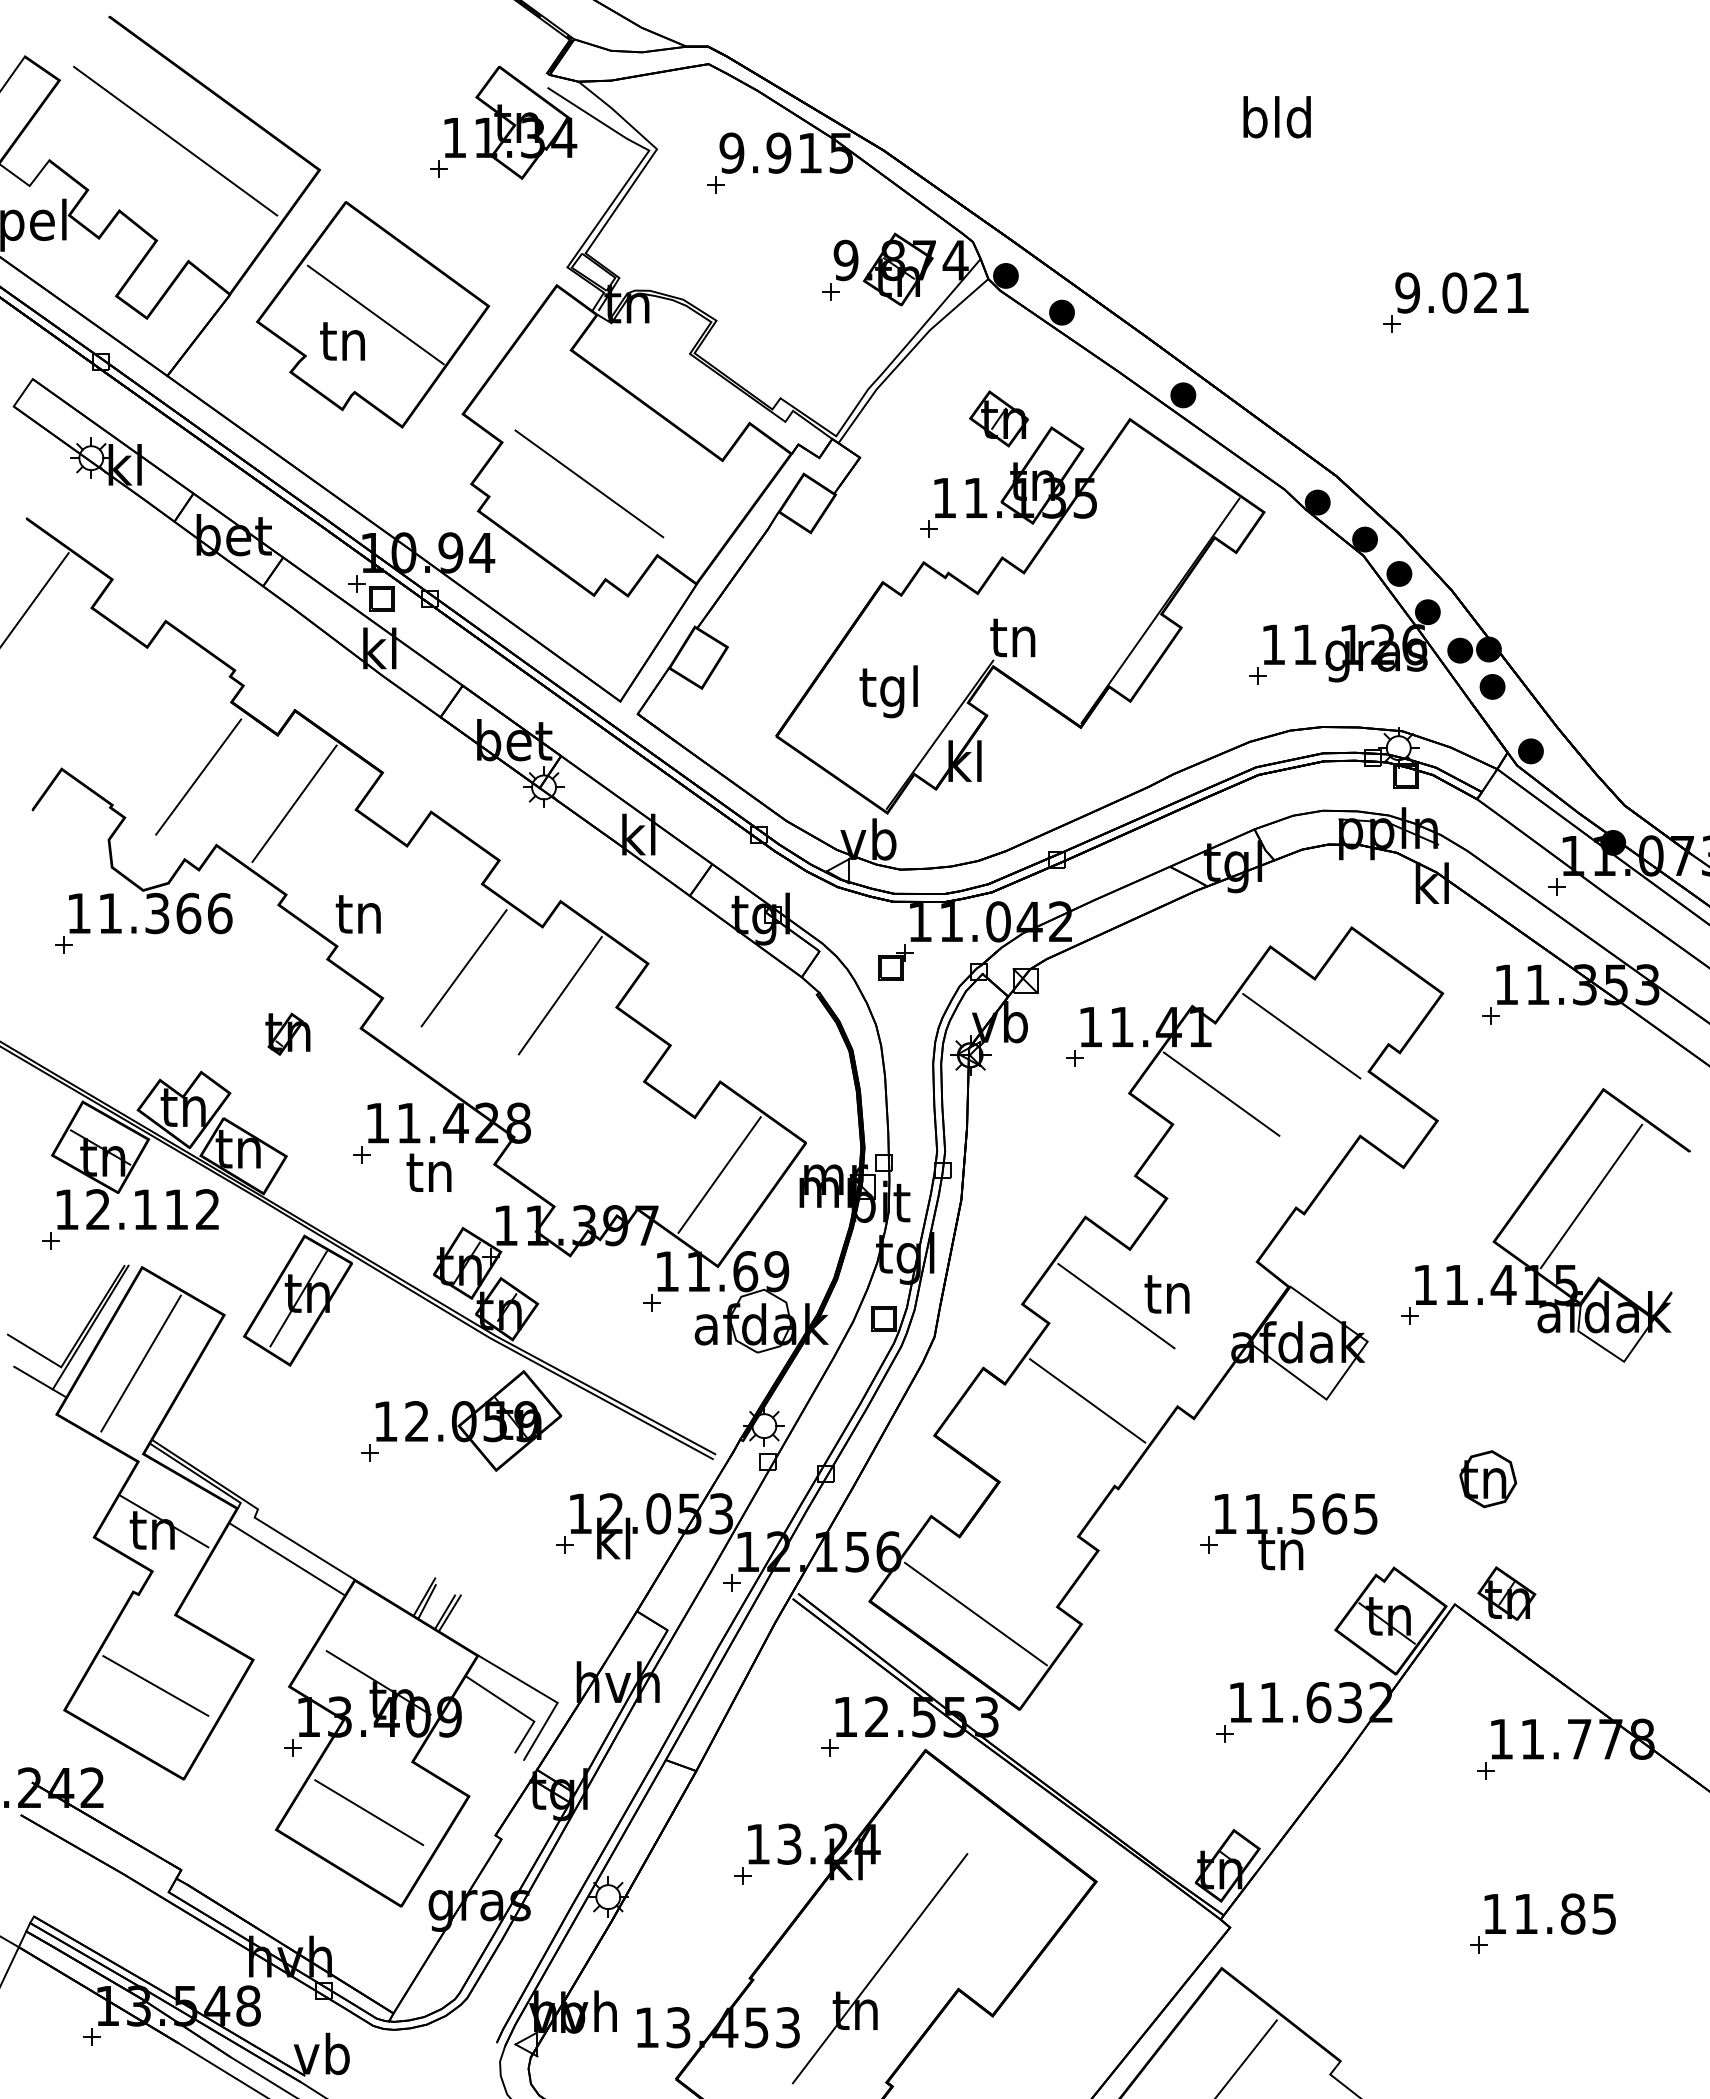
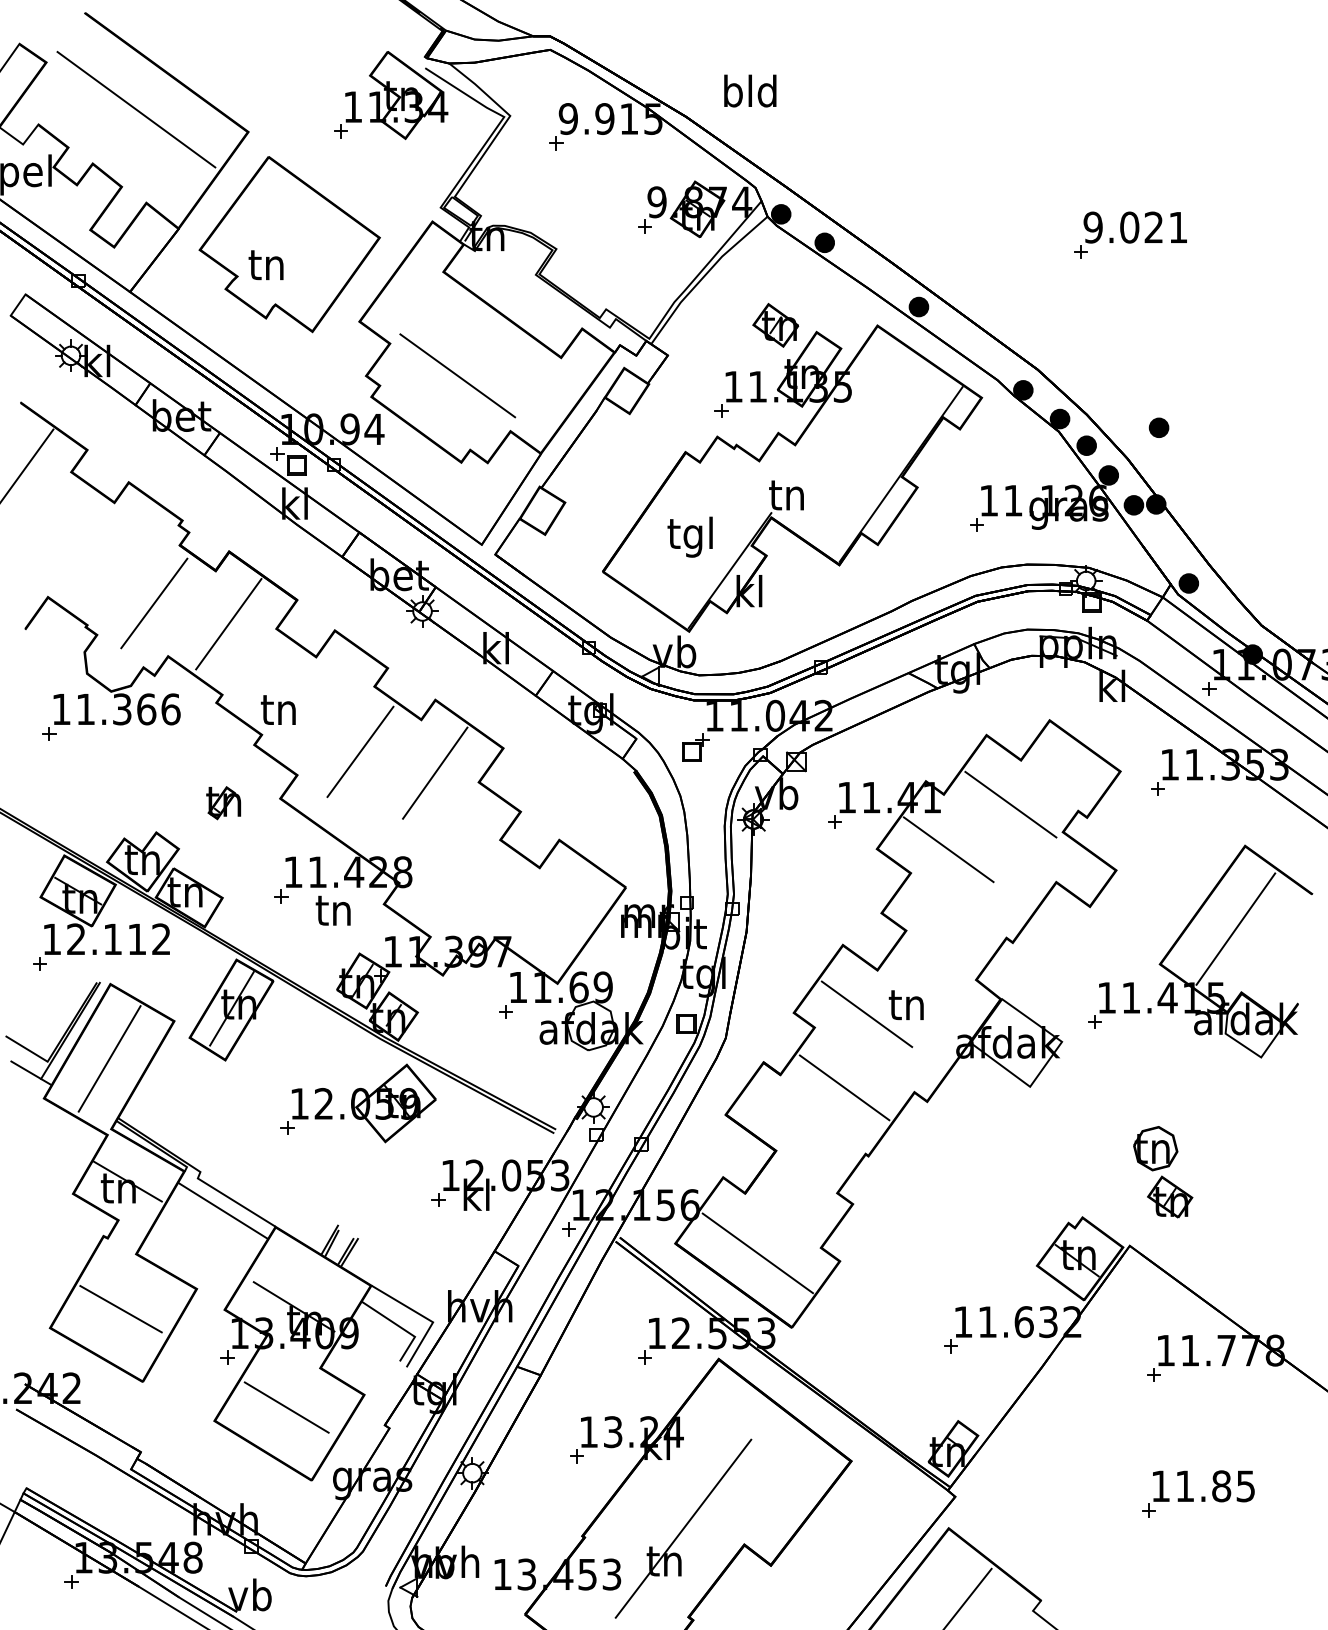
text: (1276, 117) -> (749, 91), moved
line: (375, 314) -> (291, 244), removed
part: (1492, 686) -> (1159, 427), moved
line: (719, 1174) -> (558, 912), removed
part: (1288, 1531) -> (1000, 1189), removed
part: (1506, 1593) -> (1169, 1197), moved

